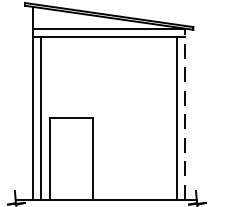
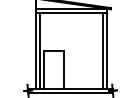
line: (185, 113) -> (107, 48), dashed -> solid

